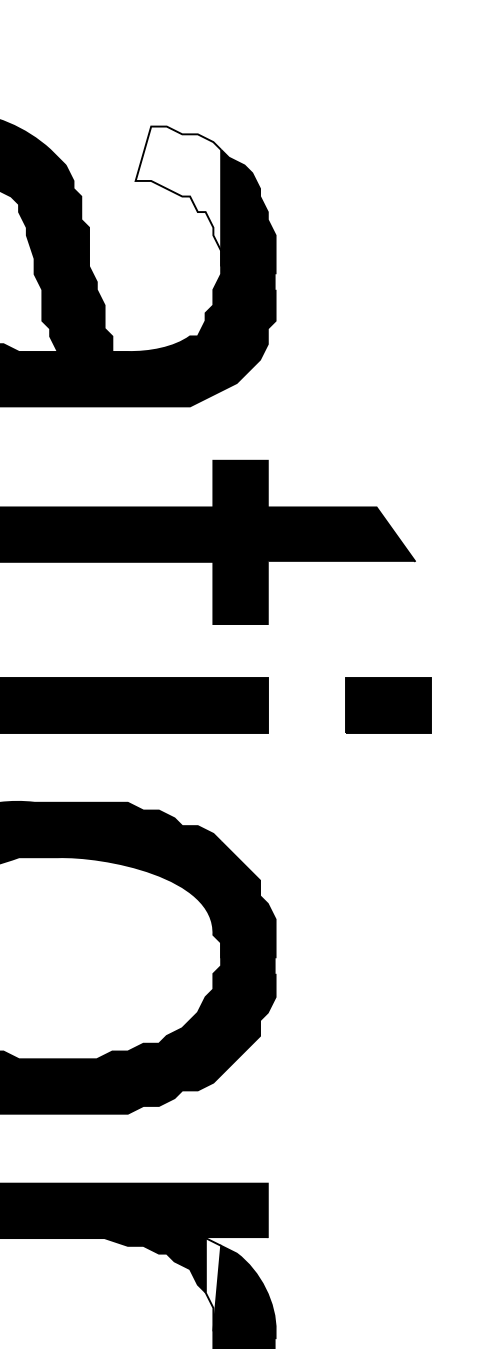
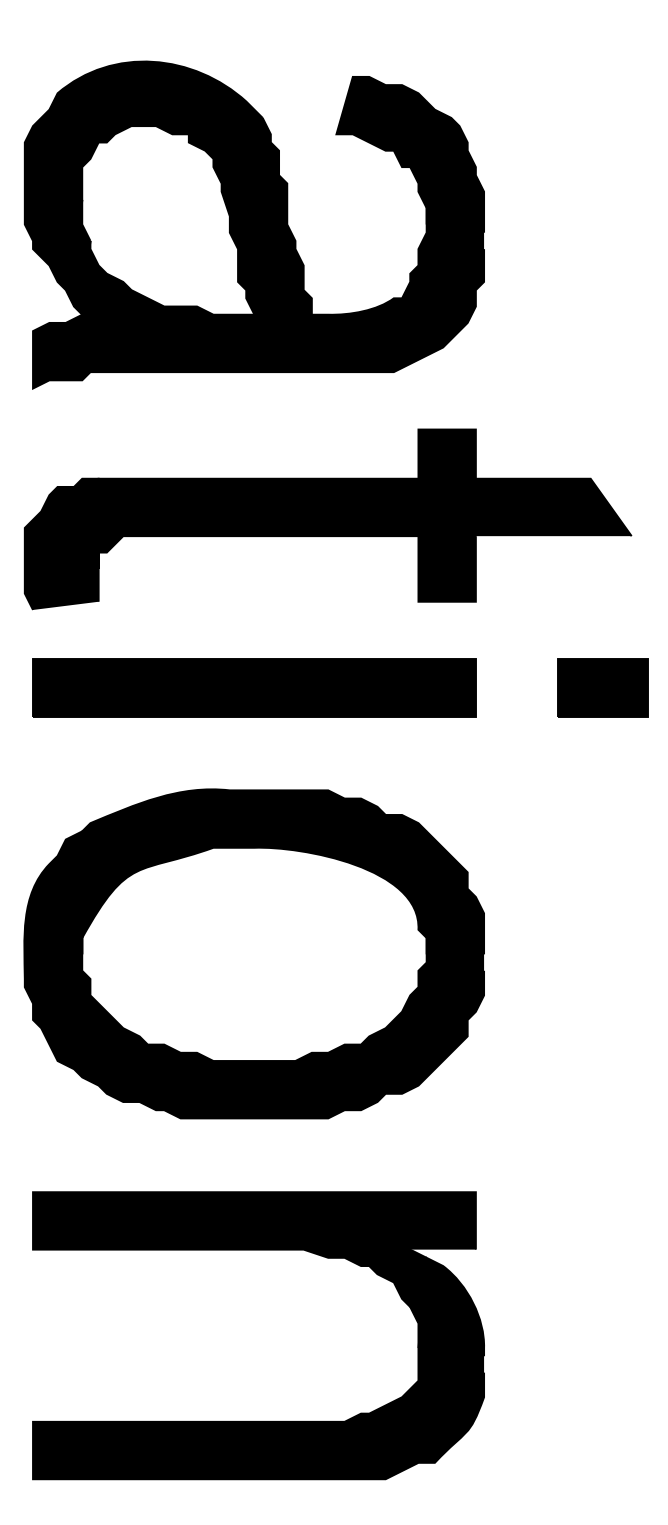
fill: (178, 196) -> (381, 150), added
fill: (213, 1284) -> (418, 1298), added

